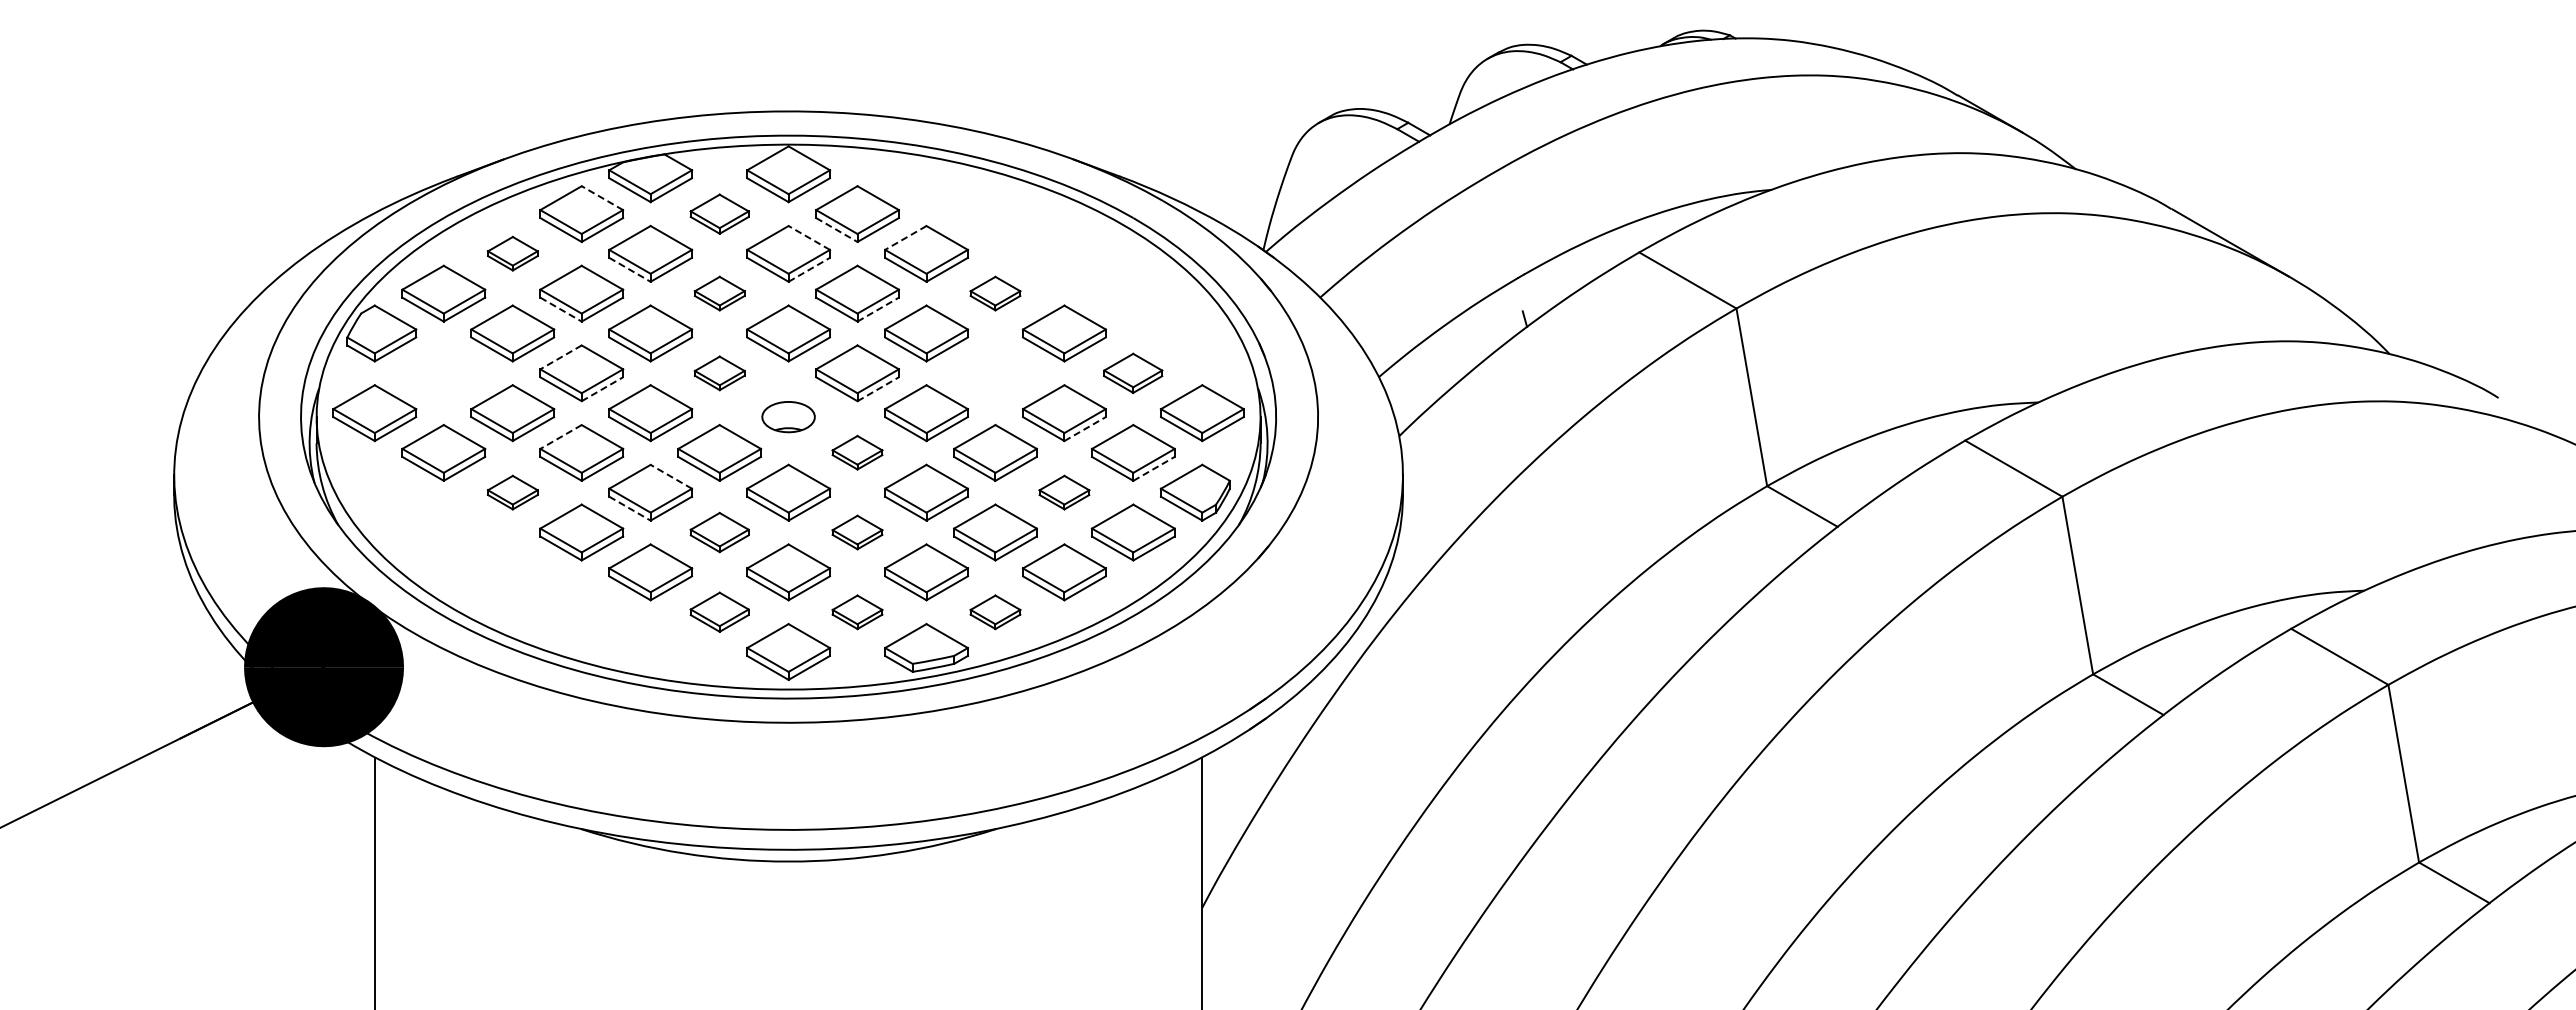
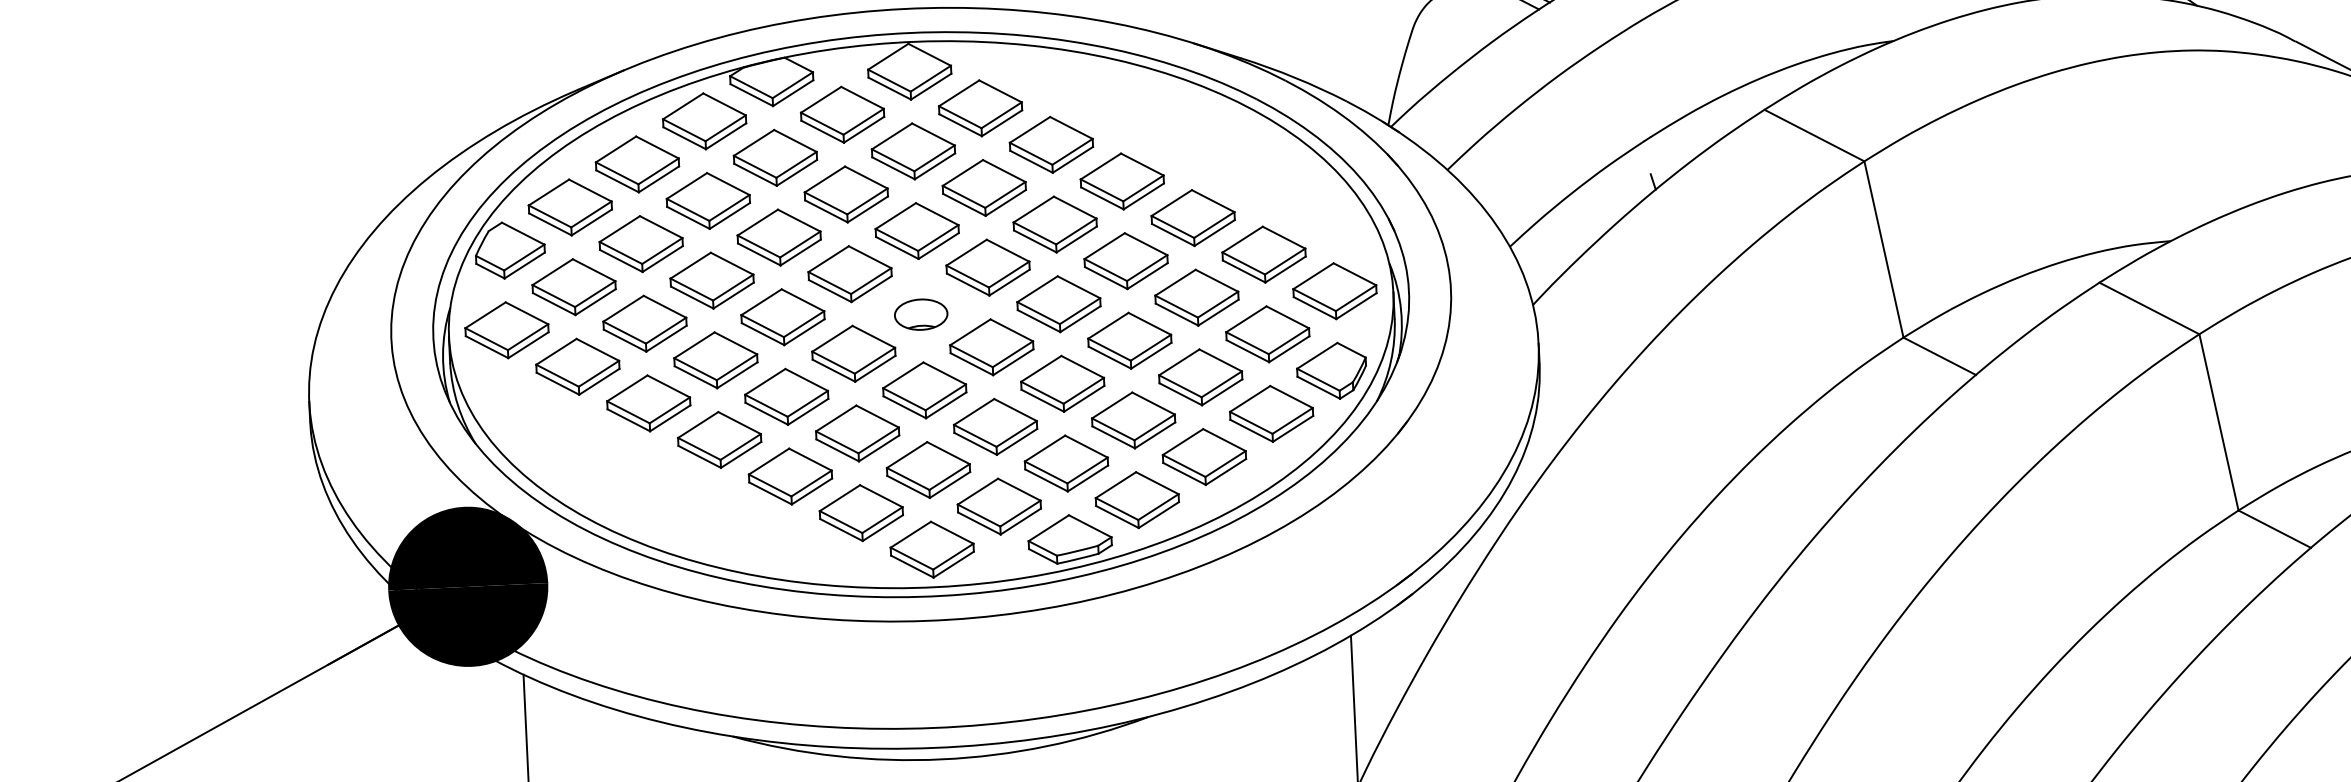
line: (602, 198) -> (724, 104), dashed -> solid
part: (719, 214) -> (842, 115), size x1.43
line: (836, 230) -> (960, 125), dashed -> solid
line: (809, 237) -> (933, 134), dashed -> solid
line: (905, 237) -> (1029, 129), dashed -> solid
part: (512, 253) -> (637, 164), size x1.67
line: (629, 269) -> (755, 174), dashed -> solid
line: (809, 269) -> (935, 166), dashed -> solid
part: (719, 293) -> (846, 194), size x1.67
part: (995, 293) -> (1122, 181), size x1.67
line: (561, 309) -> (688, 217), dashed -> solid
line: (878, 309) -> (1006, 202), dashed -> solid
line: (561, 357) -> (691, 265), dashed -> solid
part: (443, 373) -> (573, 287), added
part: (719, 373) -> (850, 274), size x1.67
part: (995, 373) -> (1126, 261), added
part: (1132, 373) -> (1263, 254), size x1.43
line: (602, 389) -> (733, 295), dashed -> solid
line: (878, 389) -> (1009, 282), dashed -> solid
line: (1085, 429) -> (1218, 313), dashed -> solid
line: (561, 437) -> (694, 345), dashed -> solid
part: (857, 452) -> (991, 346), size x1.67
line: (1154, 468) -> (1289, 348), dashed -> solid
line: (671, 476) -> (806, 379), dashed -> solid
part: (512, 492) -> (648, 403), size x1.67
part: (1064, 492) -> (1200, 377), size x1.67
line: (629, 508) -> (766, 413), dashed -> solid
part: (719, 532) -> (857, 433), size x1.43
part: (857, 532) -> (995, 426), size x1.67
part: (719, 612) -> (861, 513), size x1.43
part: (857, 612) -> (999, 506), size x1.67
part: (995, 612) -> (1137, 500), size x1.67

